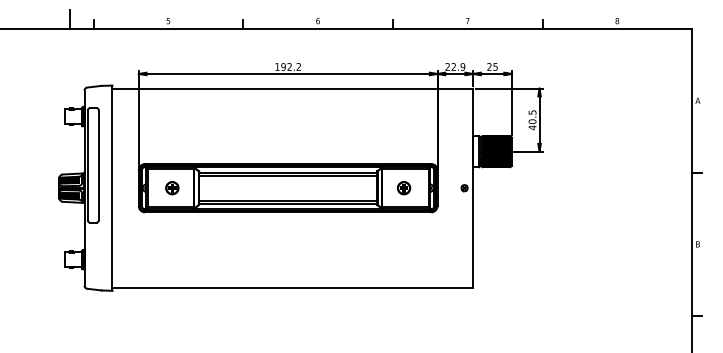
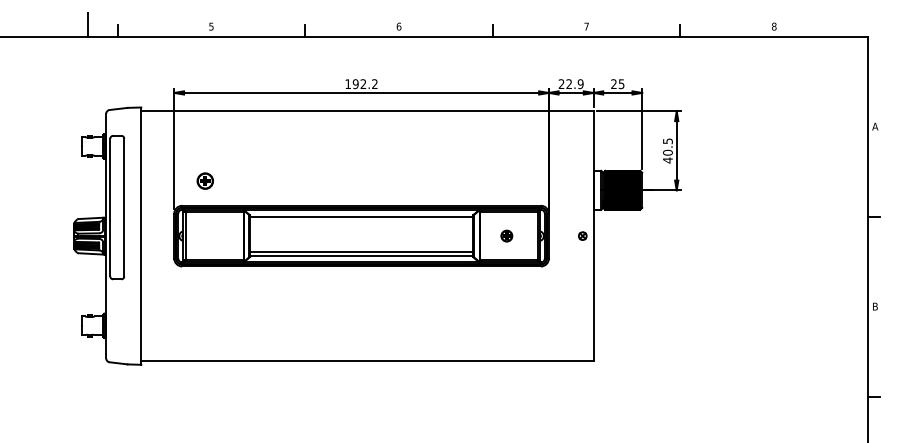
line: (288, 175) -> (361, 220), removed
part: (171, 187) -> (204, 180), moved
part: (403, 187) -> (506, 235), size x0.7

